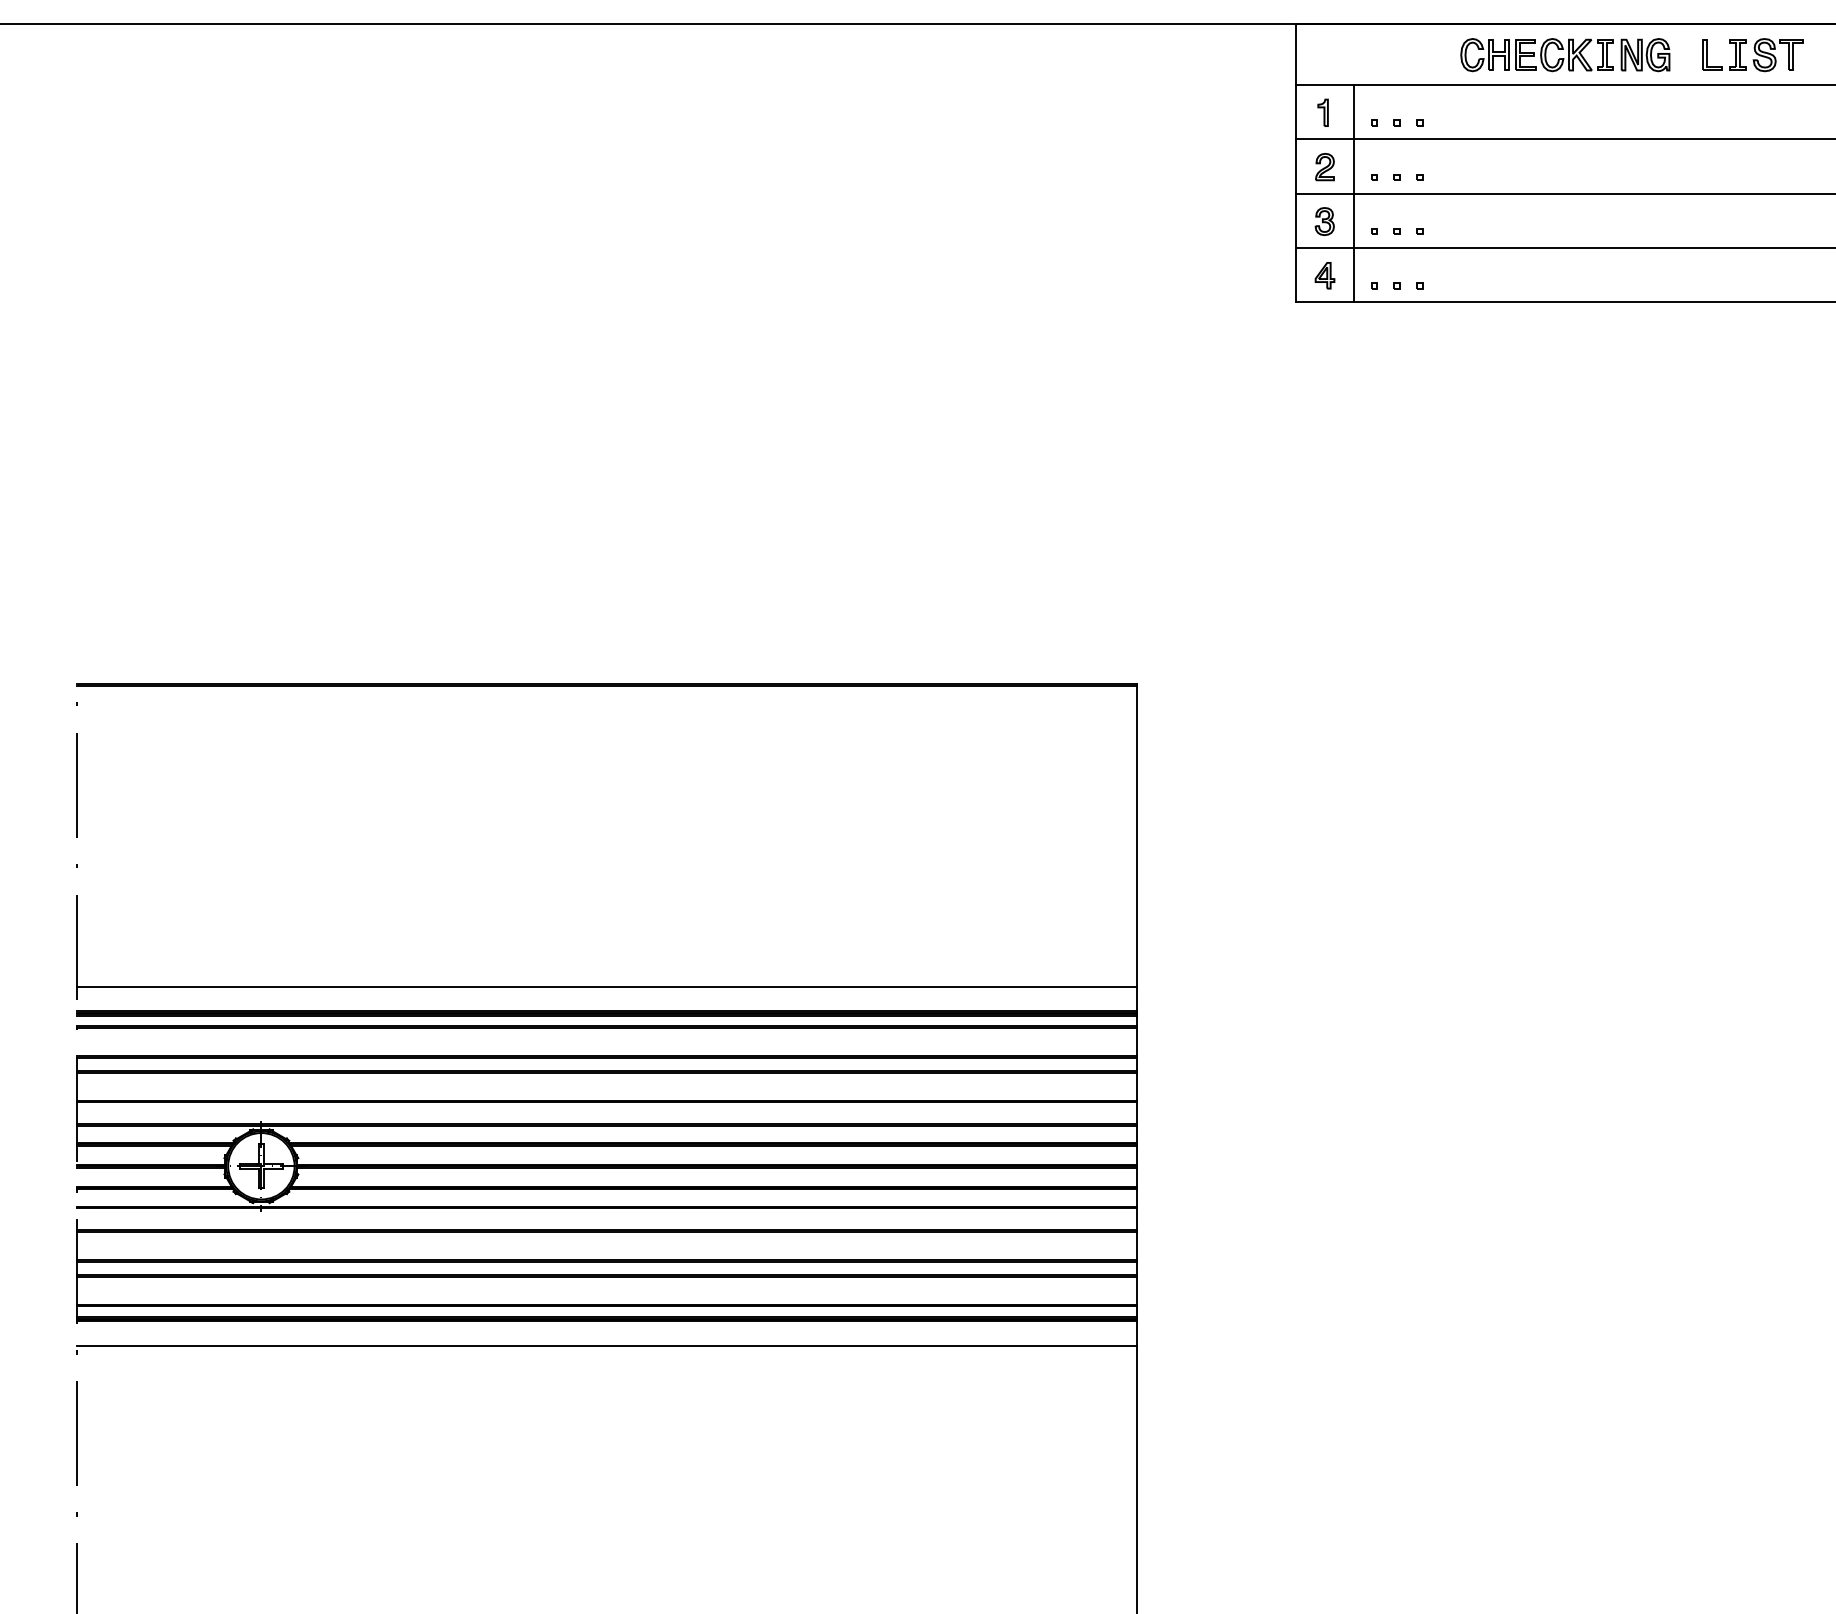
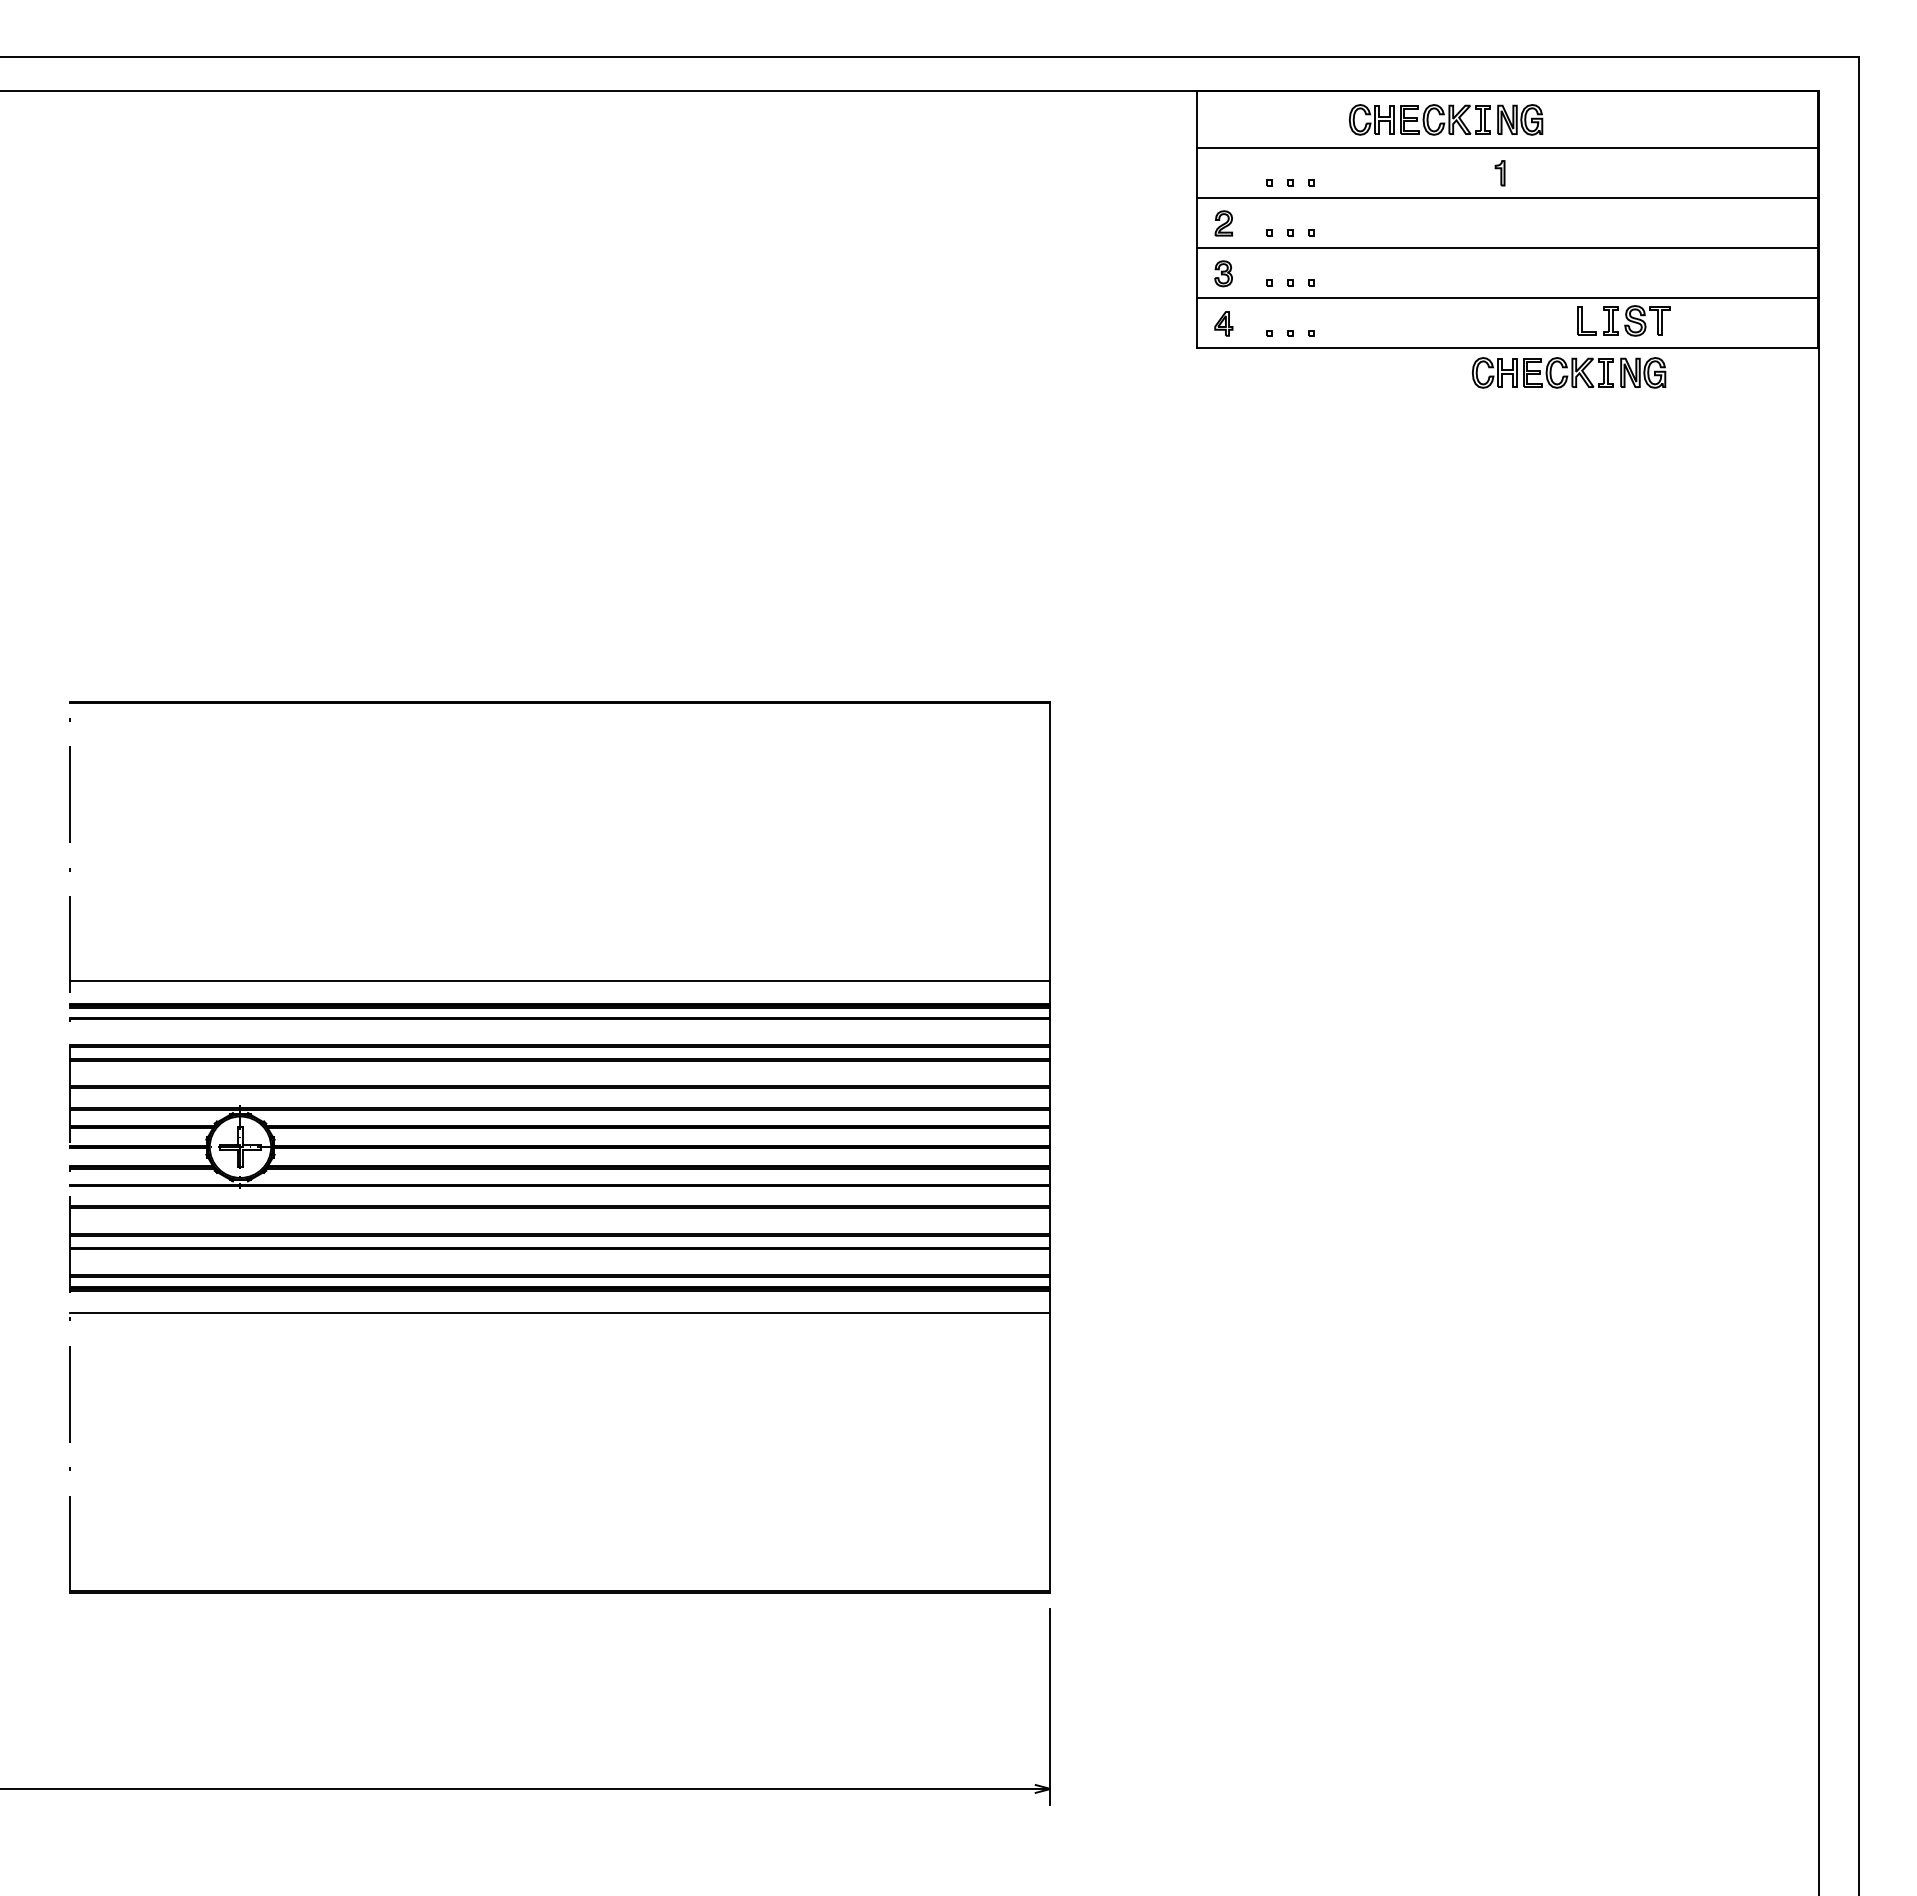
part: (1751, 54) -> (1623, 320), moved
part: (1322, 113) -> (1499, 173), moved
line: (1353, 193) -> (1250, 247), removed
part: (1697, 328) -> (1568, 372), added

